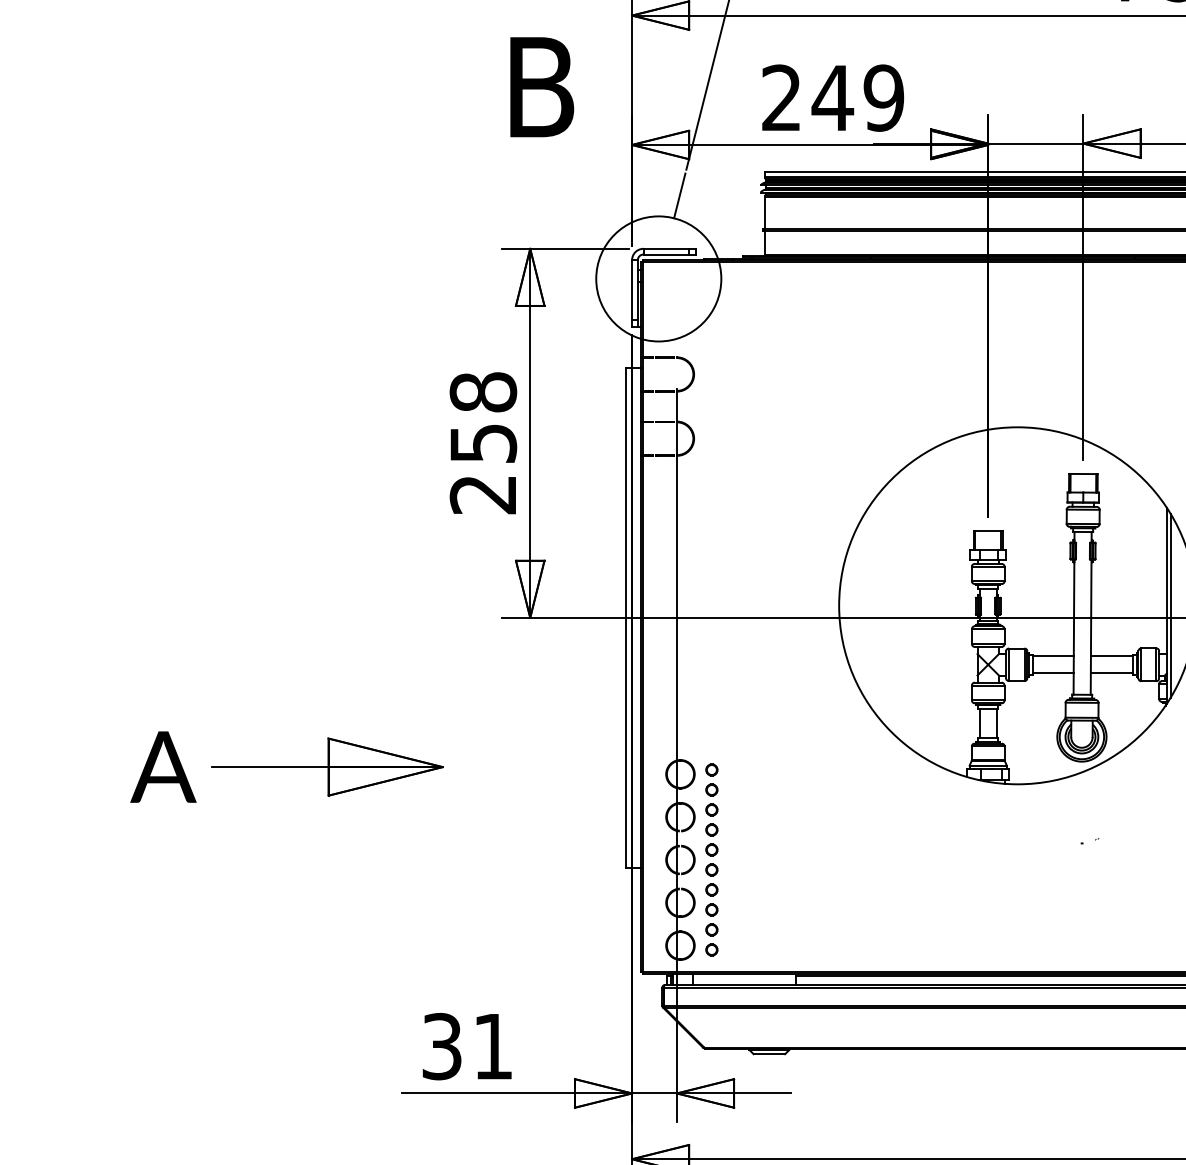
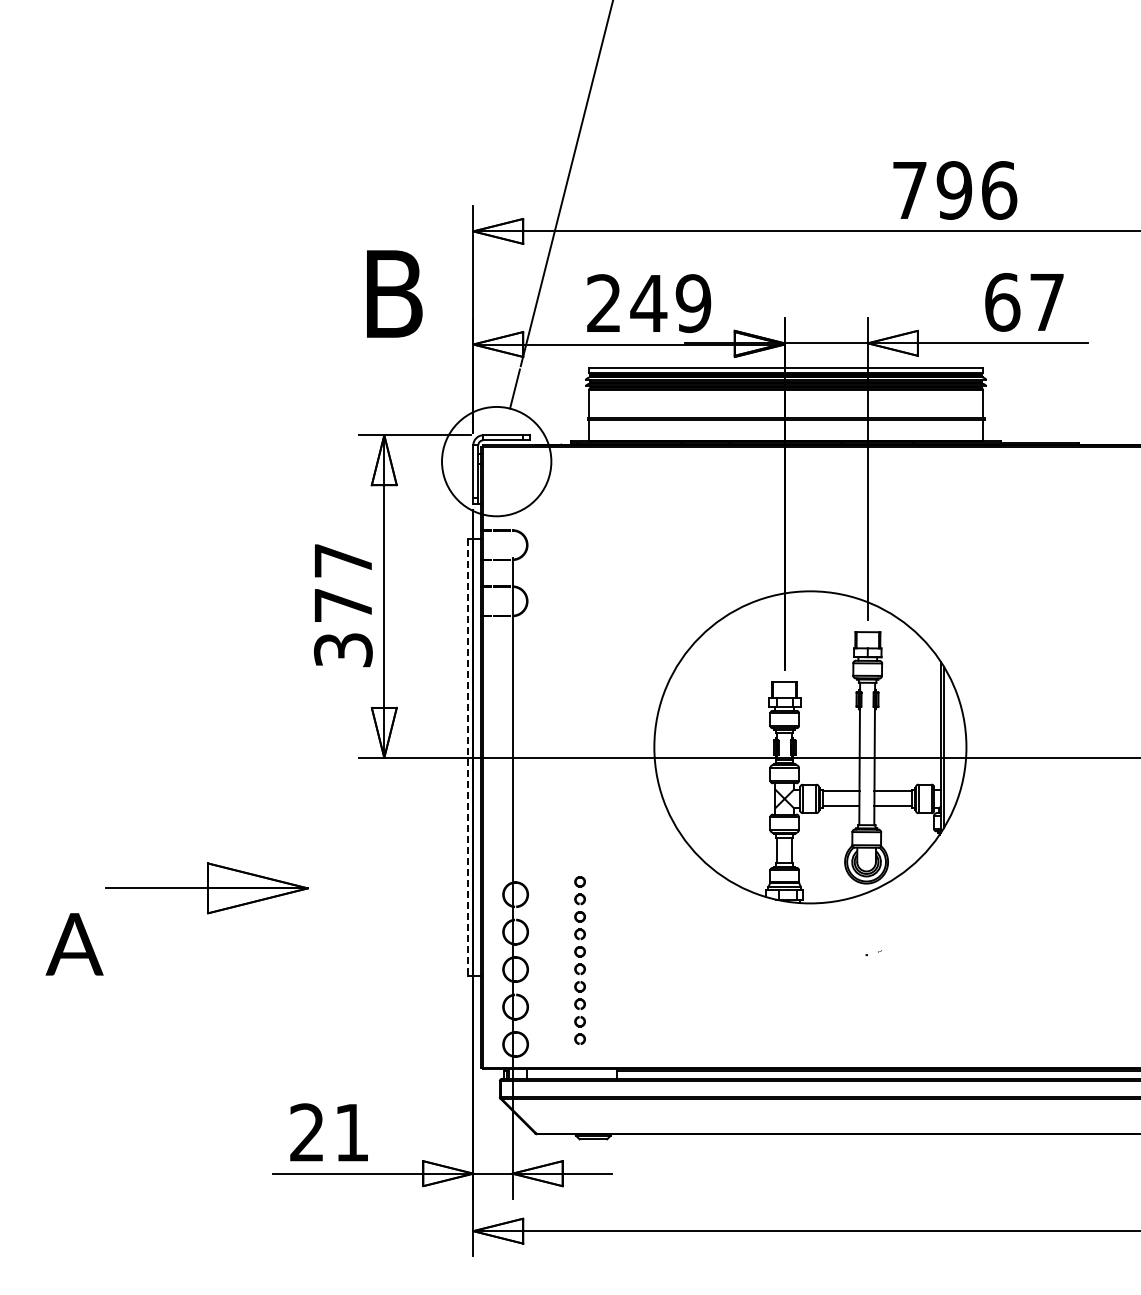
text: (482, 443) -> (342, 605), 258 -> 377
line: (626, 618) -> (468, 758), solid -> dashed
text: (163, 767) -> (74, 944), moved
part: (711, 859) -> (579, 960), moved
text: (442, 1046) -> (307, 1132), 31 -> 21

